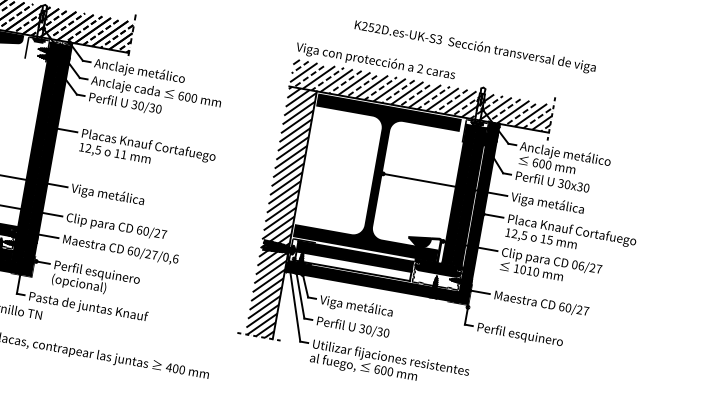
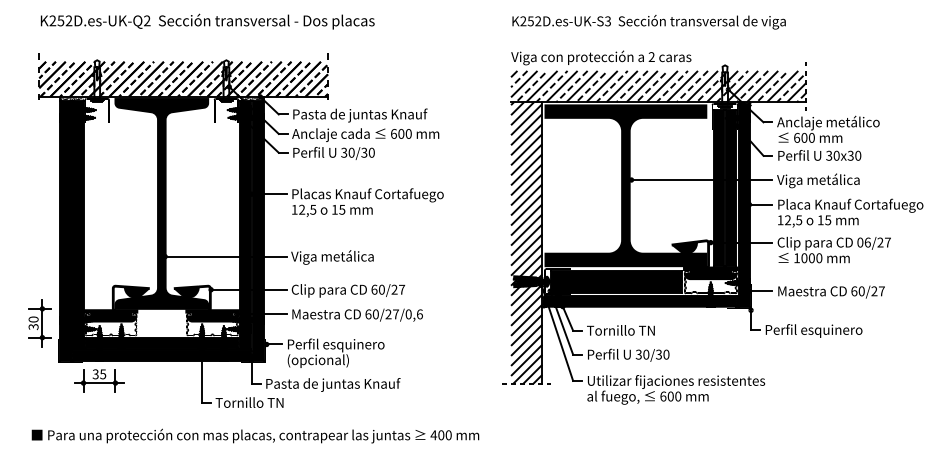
text: (474, 47) -> (648, 22), moved
text: (153, 73) -> (359, 114), Anclaje metálico -> Pasta de juntas Knauf
text: (124, 154) -> (342, 209), 11 -> 15
fill: (353, 266) -> (616, 287), added
text: (529, 271) -> (811, 258), 1010 -> 1000
text: (355, 306) -> (627, 331), Viga metálica -> Tornillo TN

